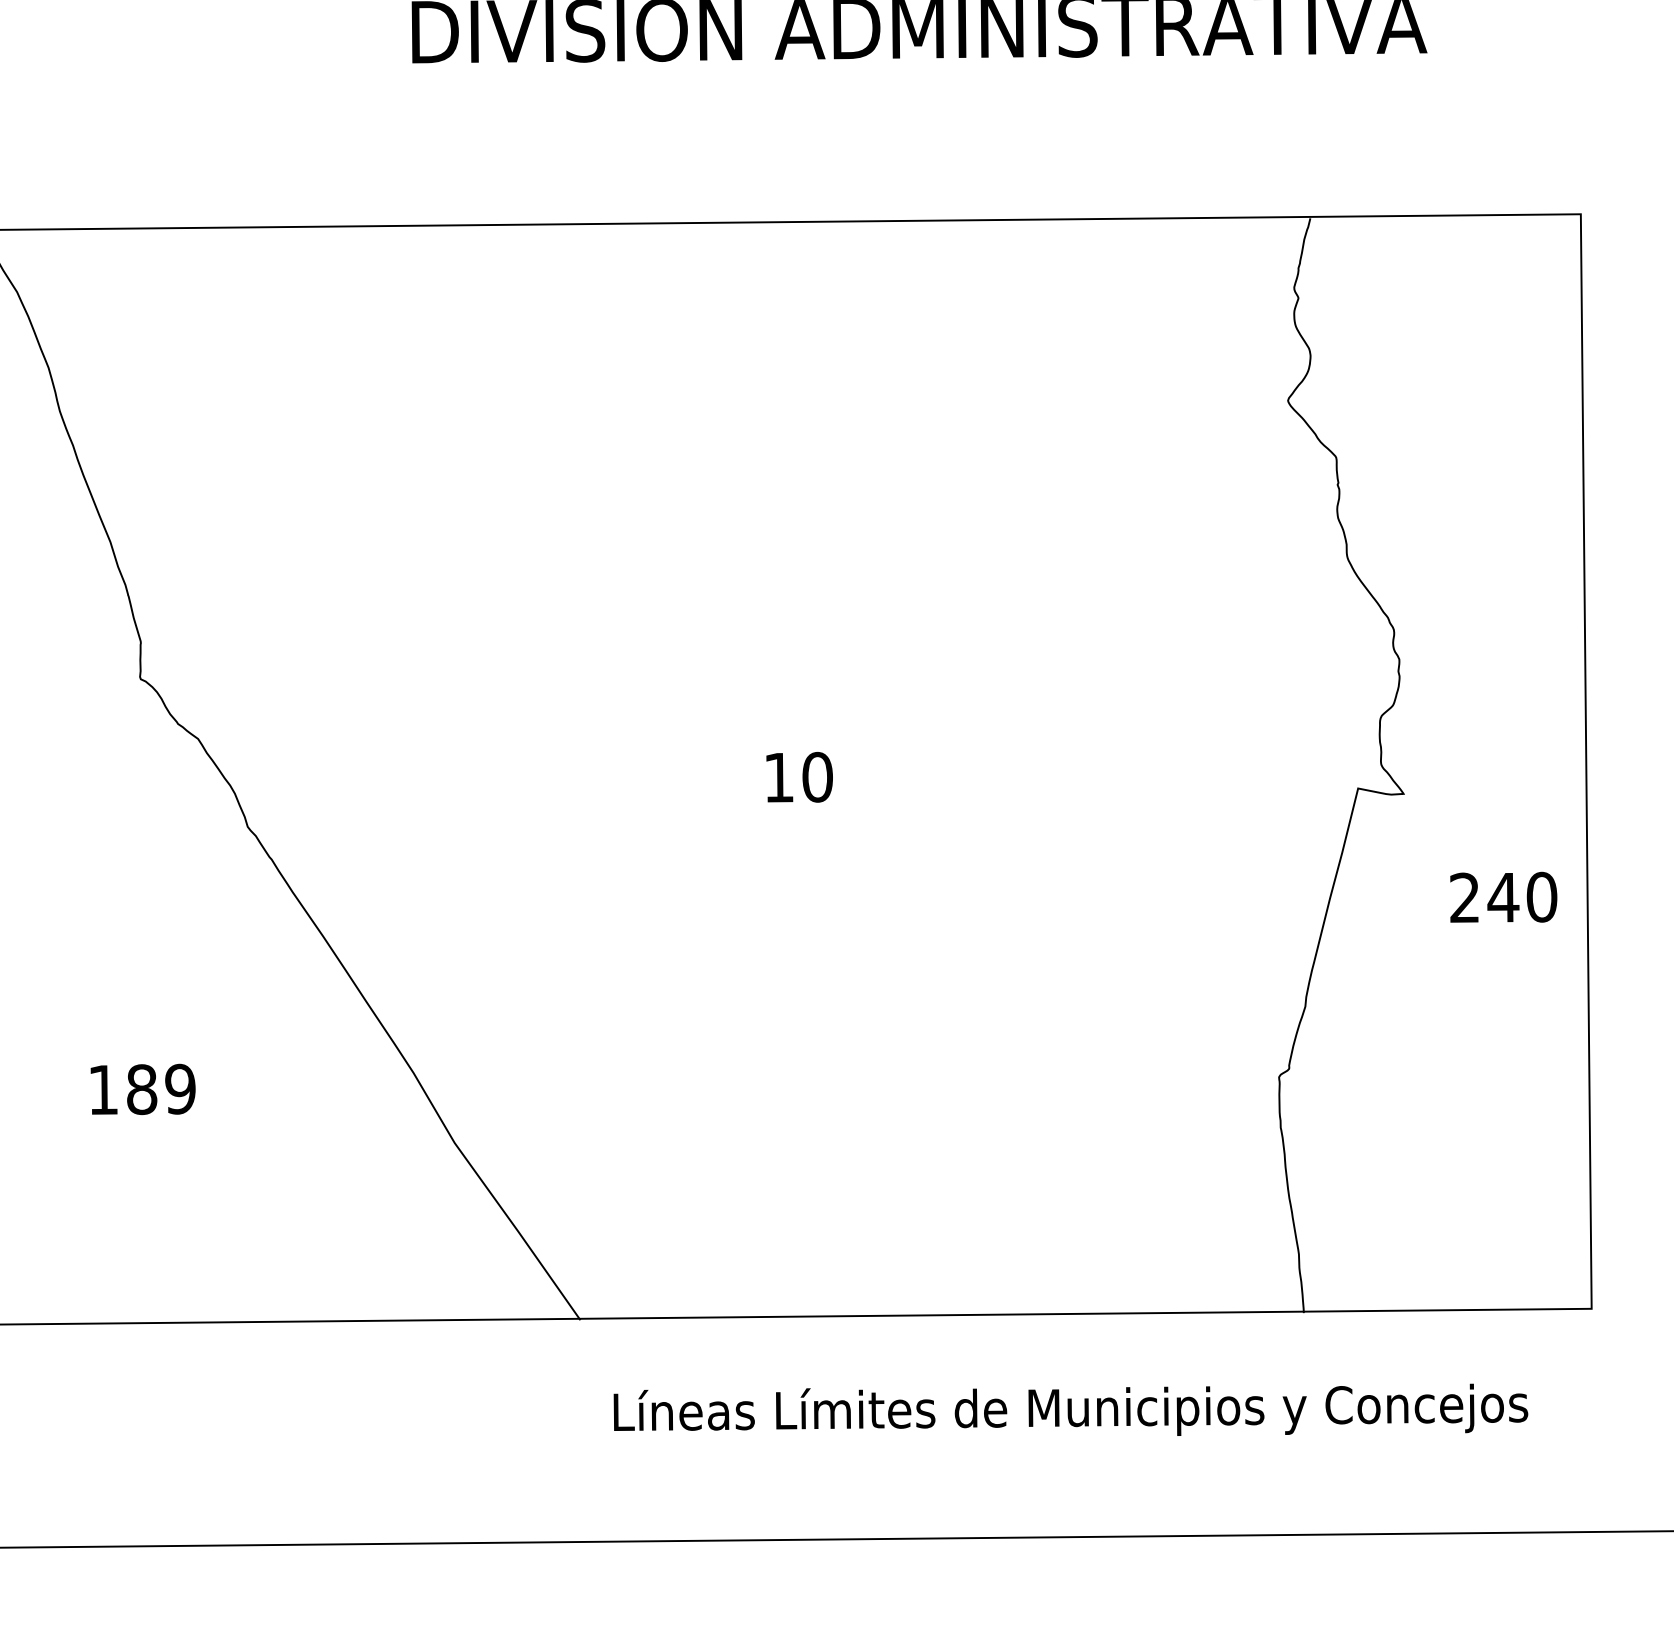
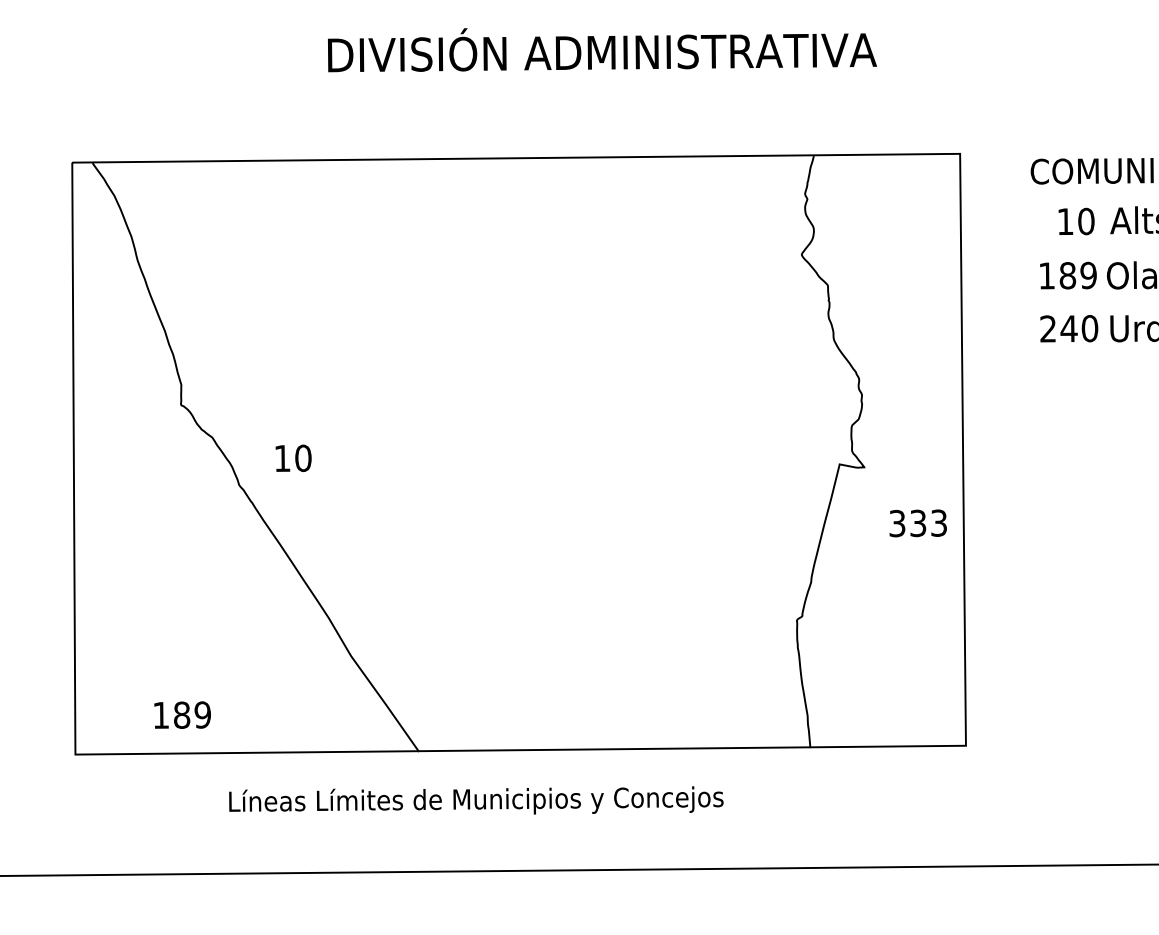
text: (799, 775) -> (293, 457), moved
text: (1503, 897) -> (918, 523), 240 -> 333
text: (142, 1088) -> (182, 714), moved
text: (1071, 1410) -> (476, 800), moved

